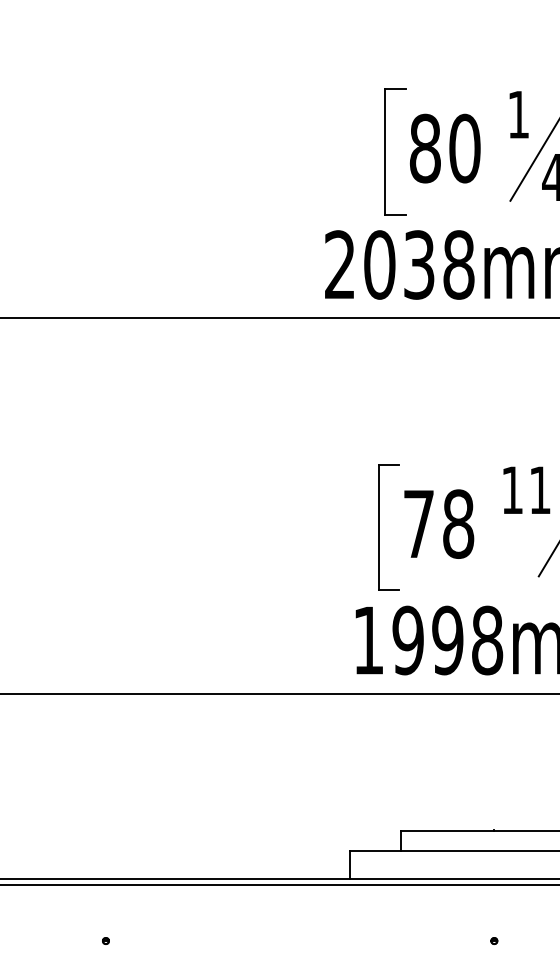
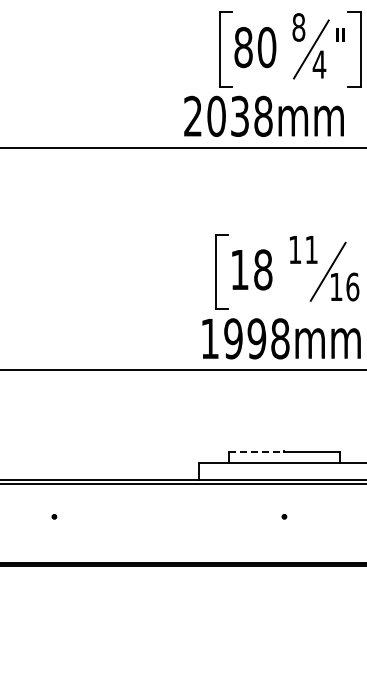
text: (518, 114) -> (298, 27), 1 -> 8
text: (418, 523) -> (239, 269), 78 -> 18
line: (447, 830) -> (256, 451), solid -> dashed

